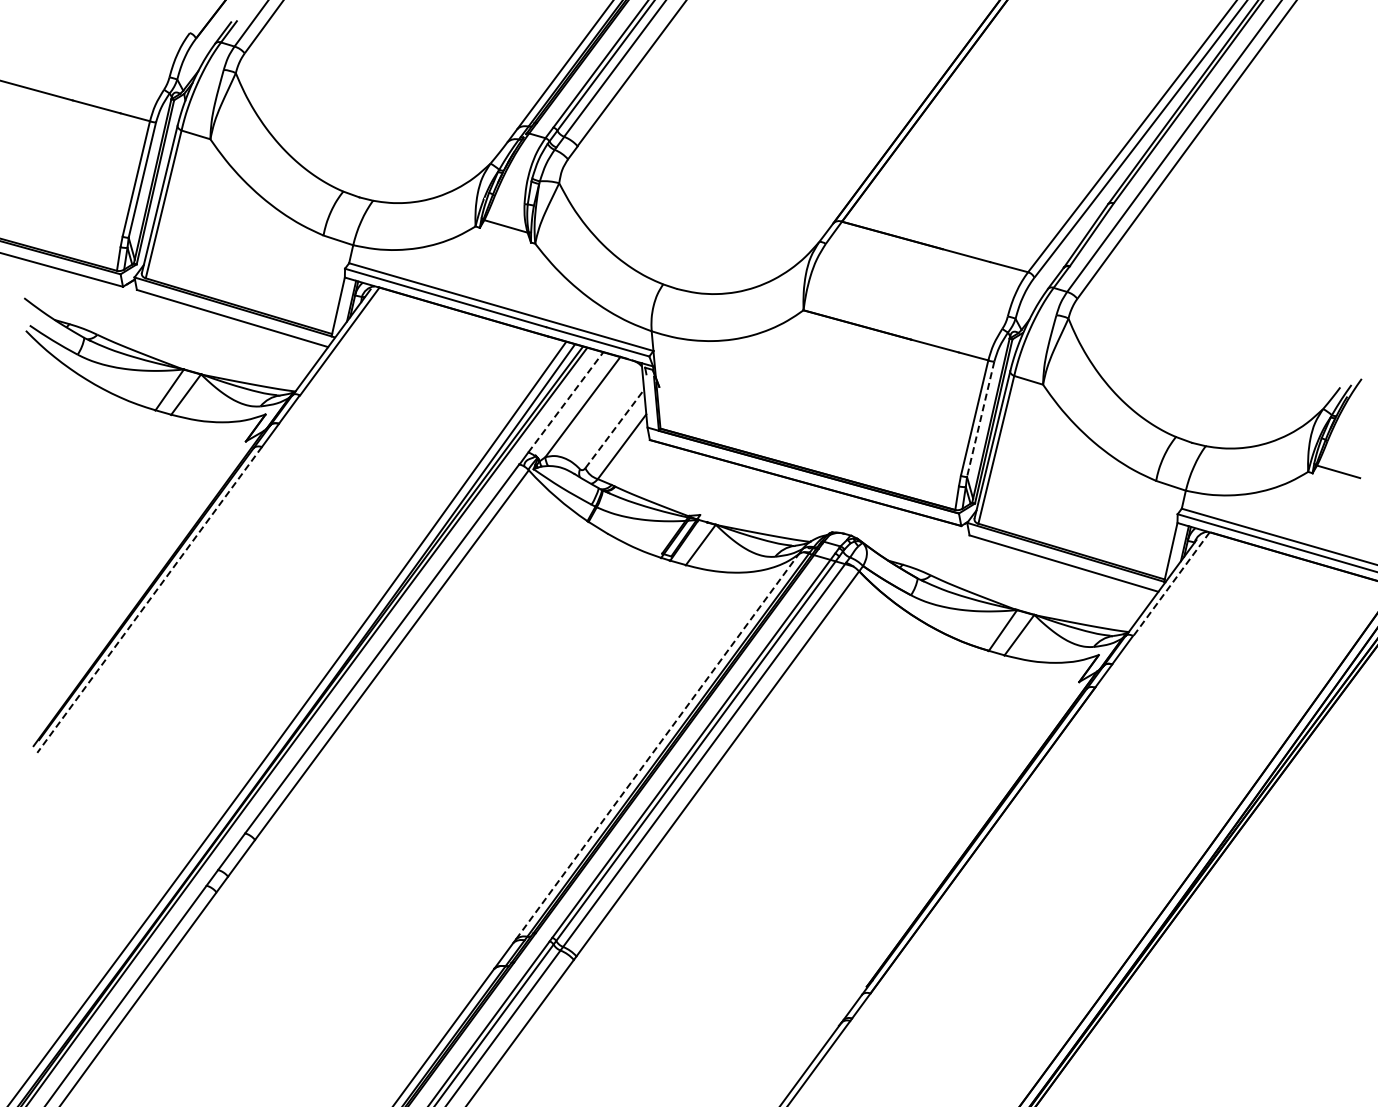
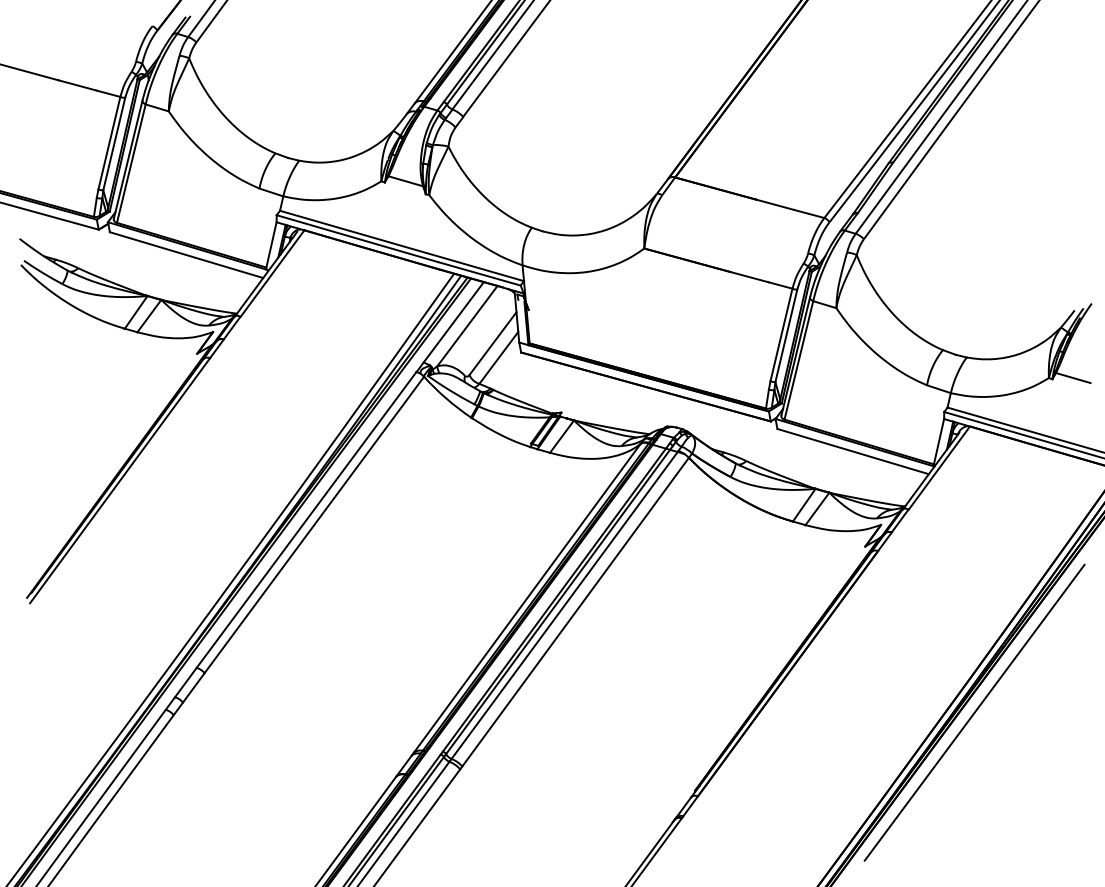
line: (565, 402) -> (453, 322), dashed -> solid
line: (980, 419) -> (786, 336), dashed -> solid
line: (614, 428) -> (492, 343), dashed -> solid
line: (1171, 584) -> (939, 468), dashed -> solid
line: (149, 599) -> (119, 480), dashed -> solid
line: (657, 746) -> (527, 598), dashed -> solid
line: (1215, 888) -> (974, 712), added

